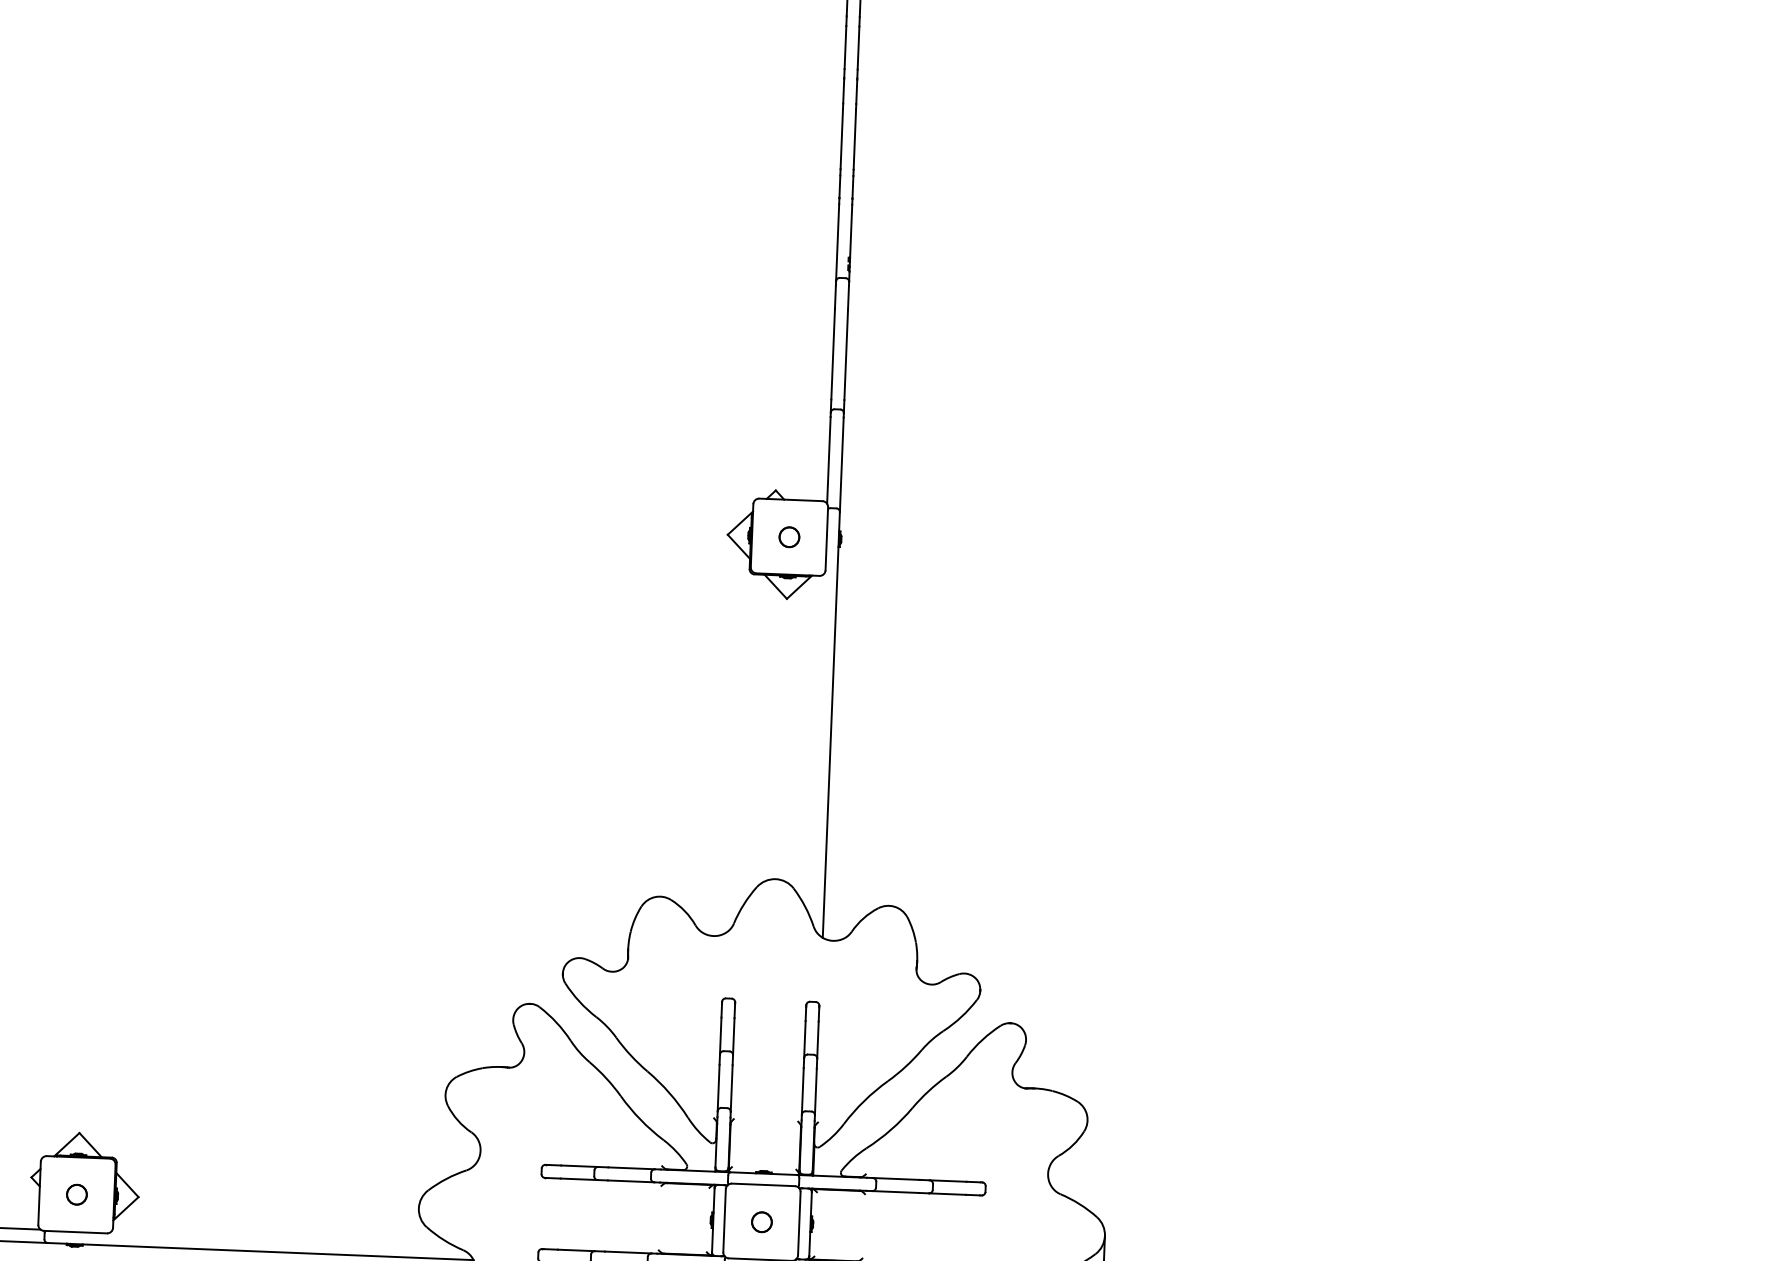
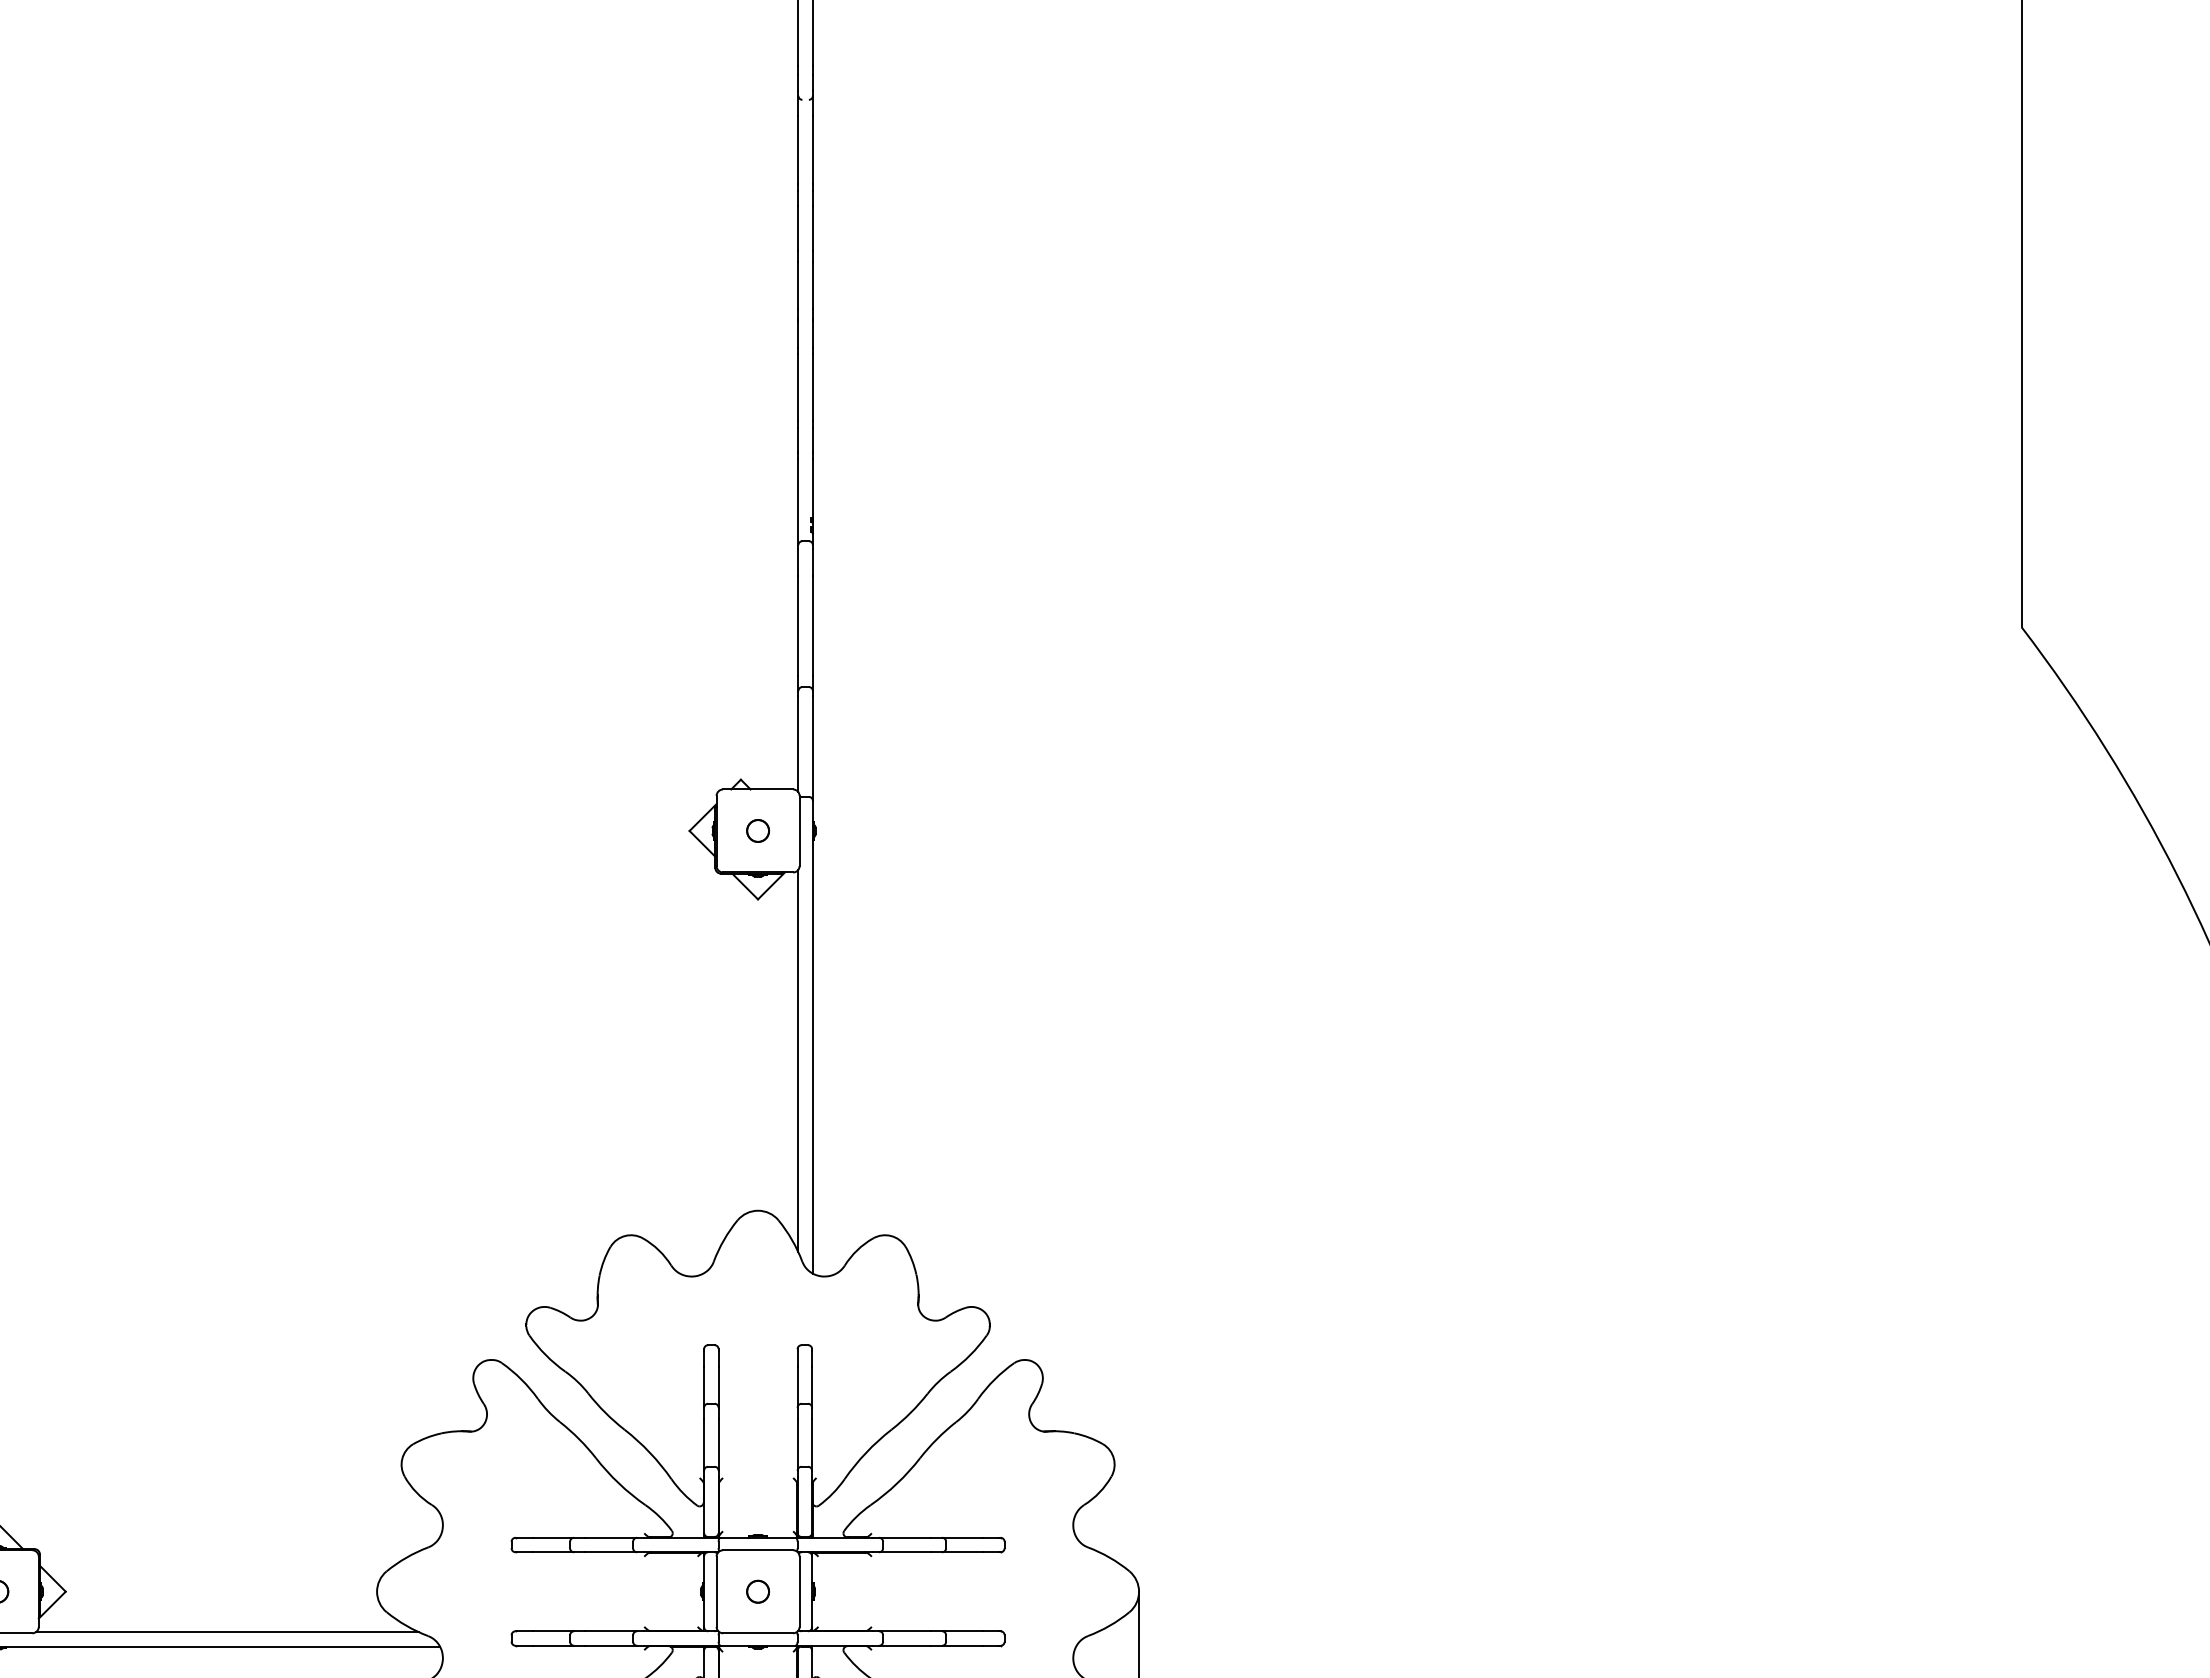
line: (817, 745) -> (798, 1060), added
line: (282, 1239) -> (227, 1632), added

